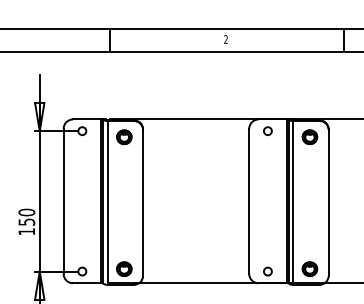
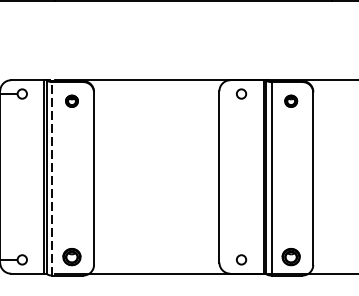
part: (124, 137) -> (72, 101), size x0.7
part: (309, 137) -> (290, 101), size x0.7
line: (107, 202) -> (52, 178), solid -> dashed

